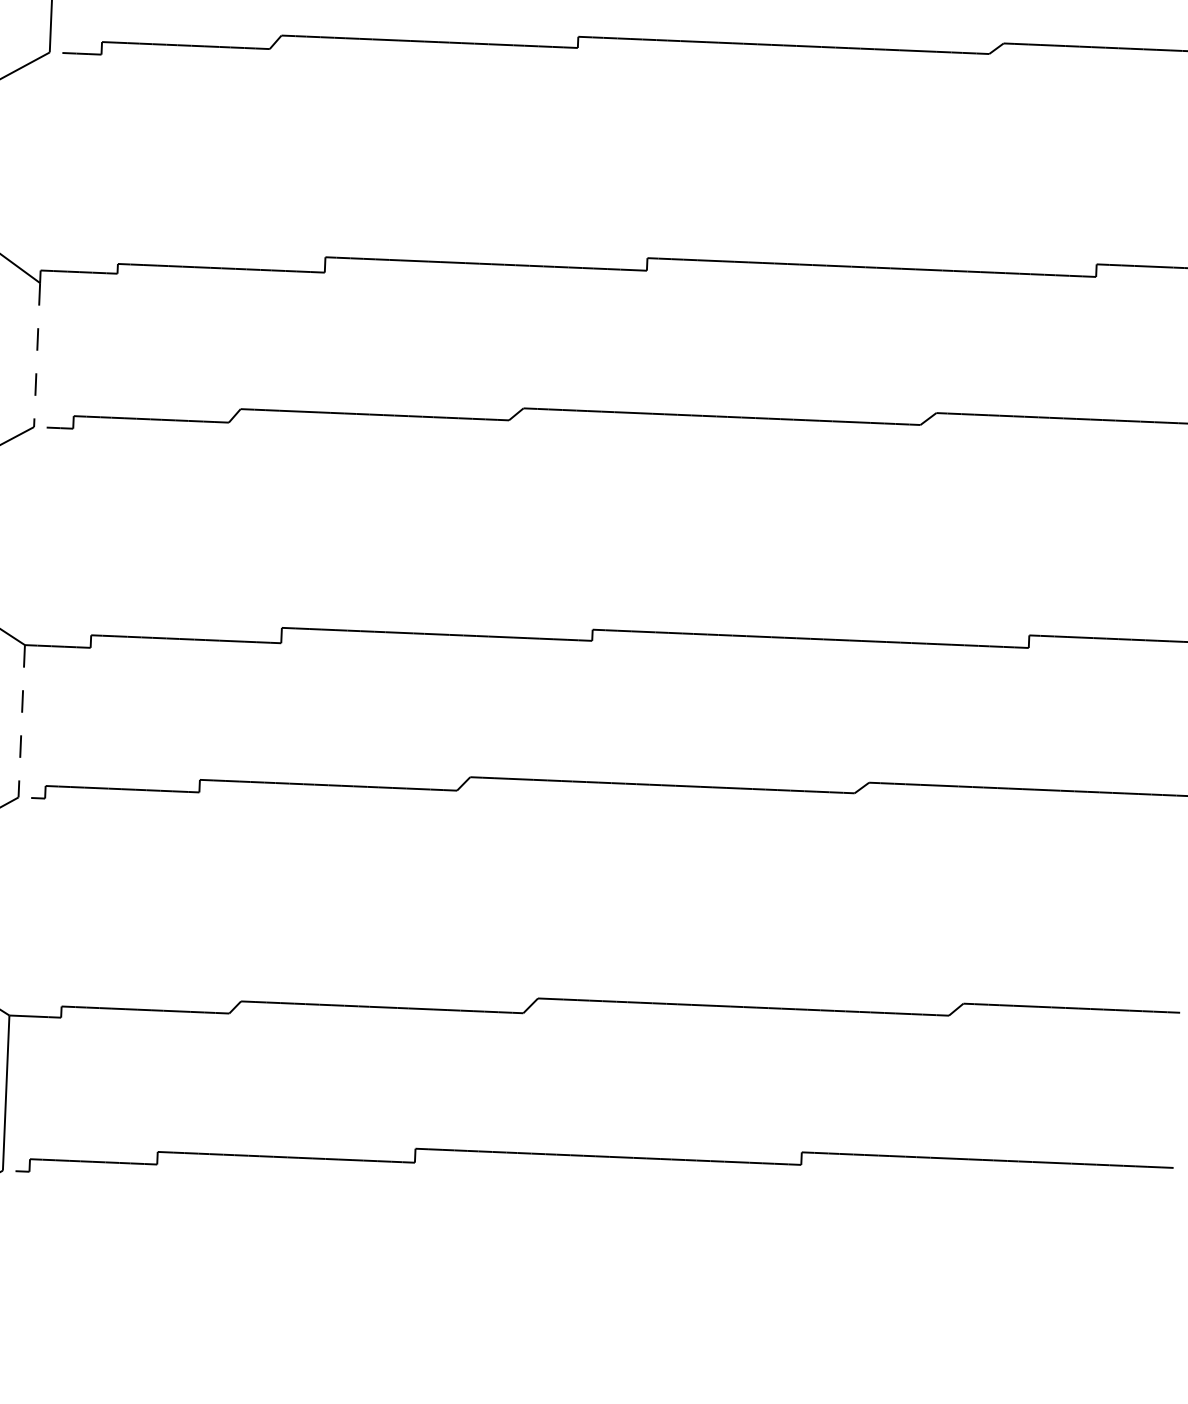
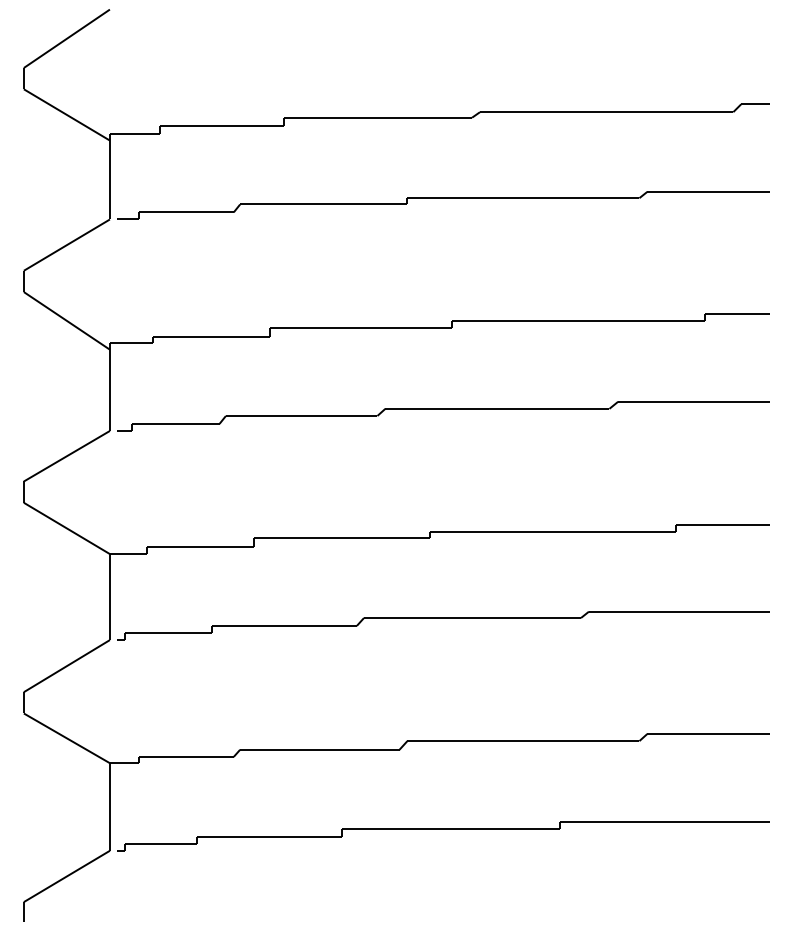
line: (36, 355) -> (109, 390), dashed -> solid
line: (20, 721) -> (109, 597), dashed -> solid

